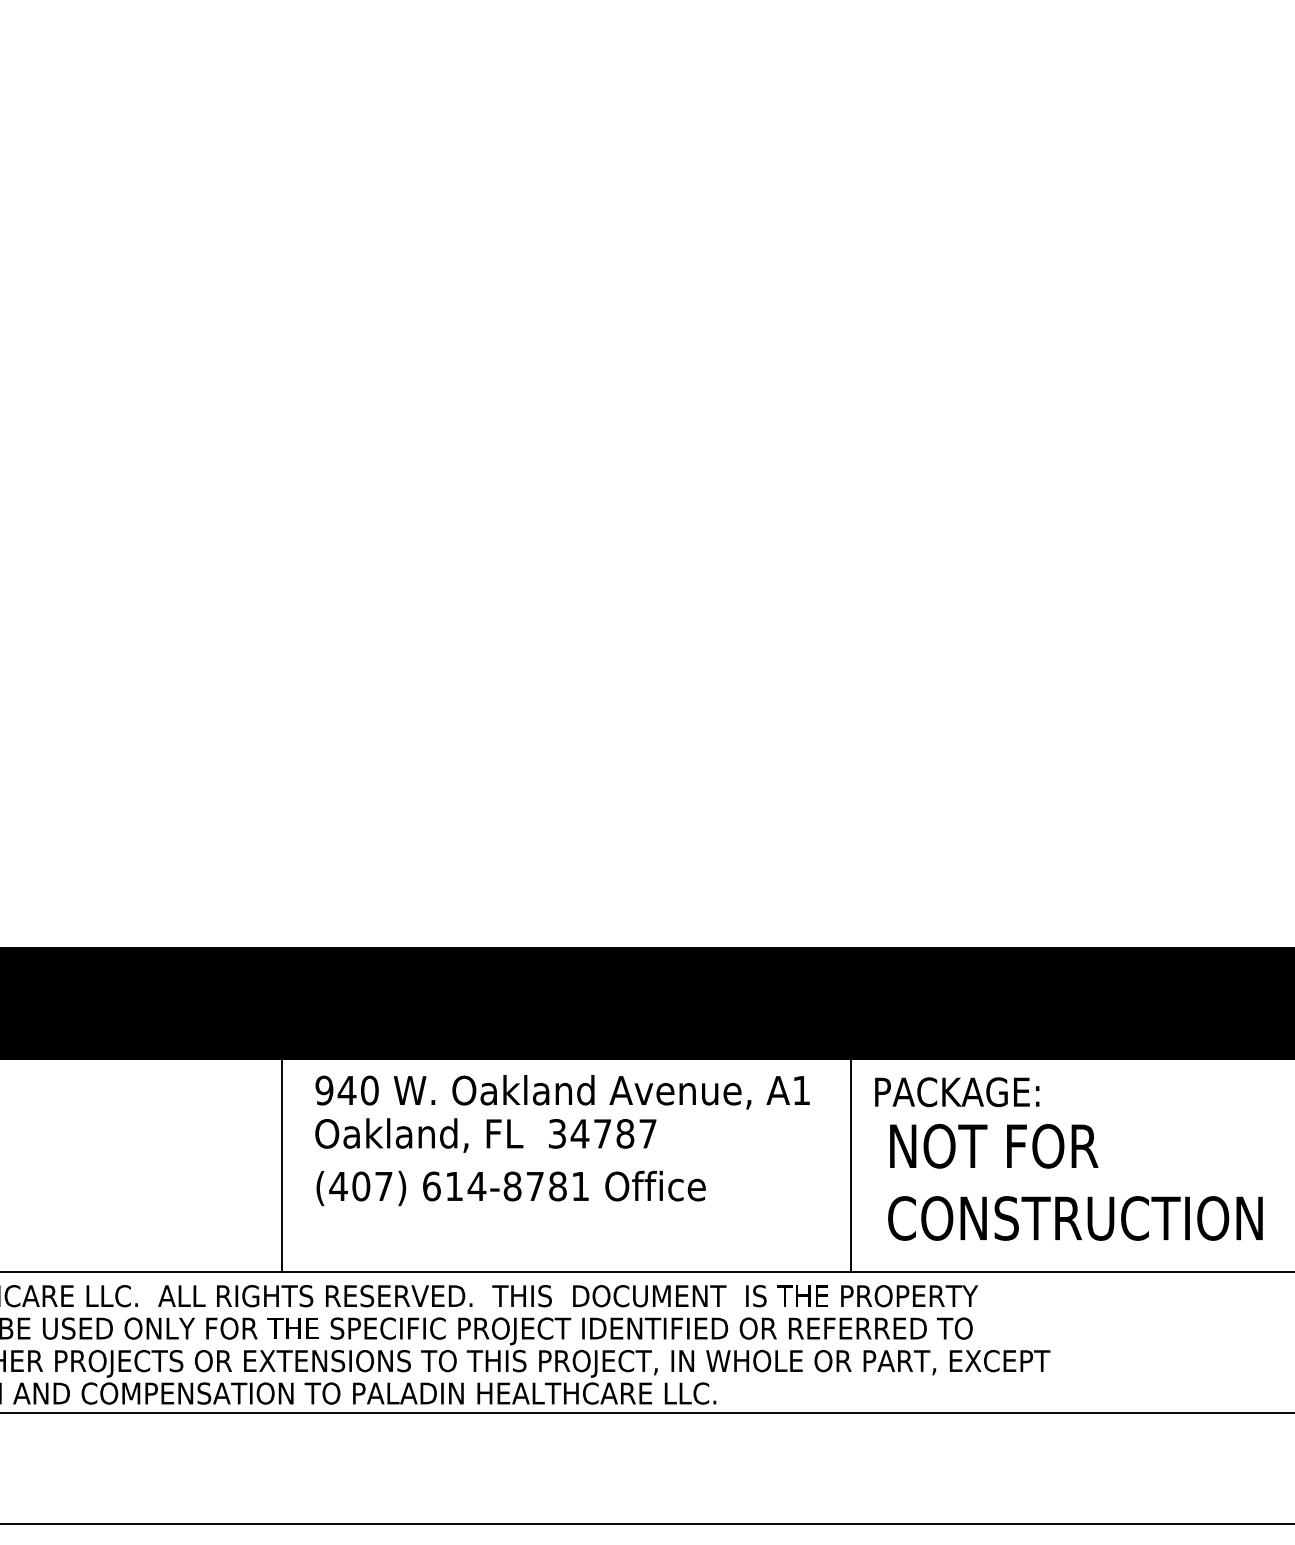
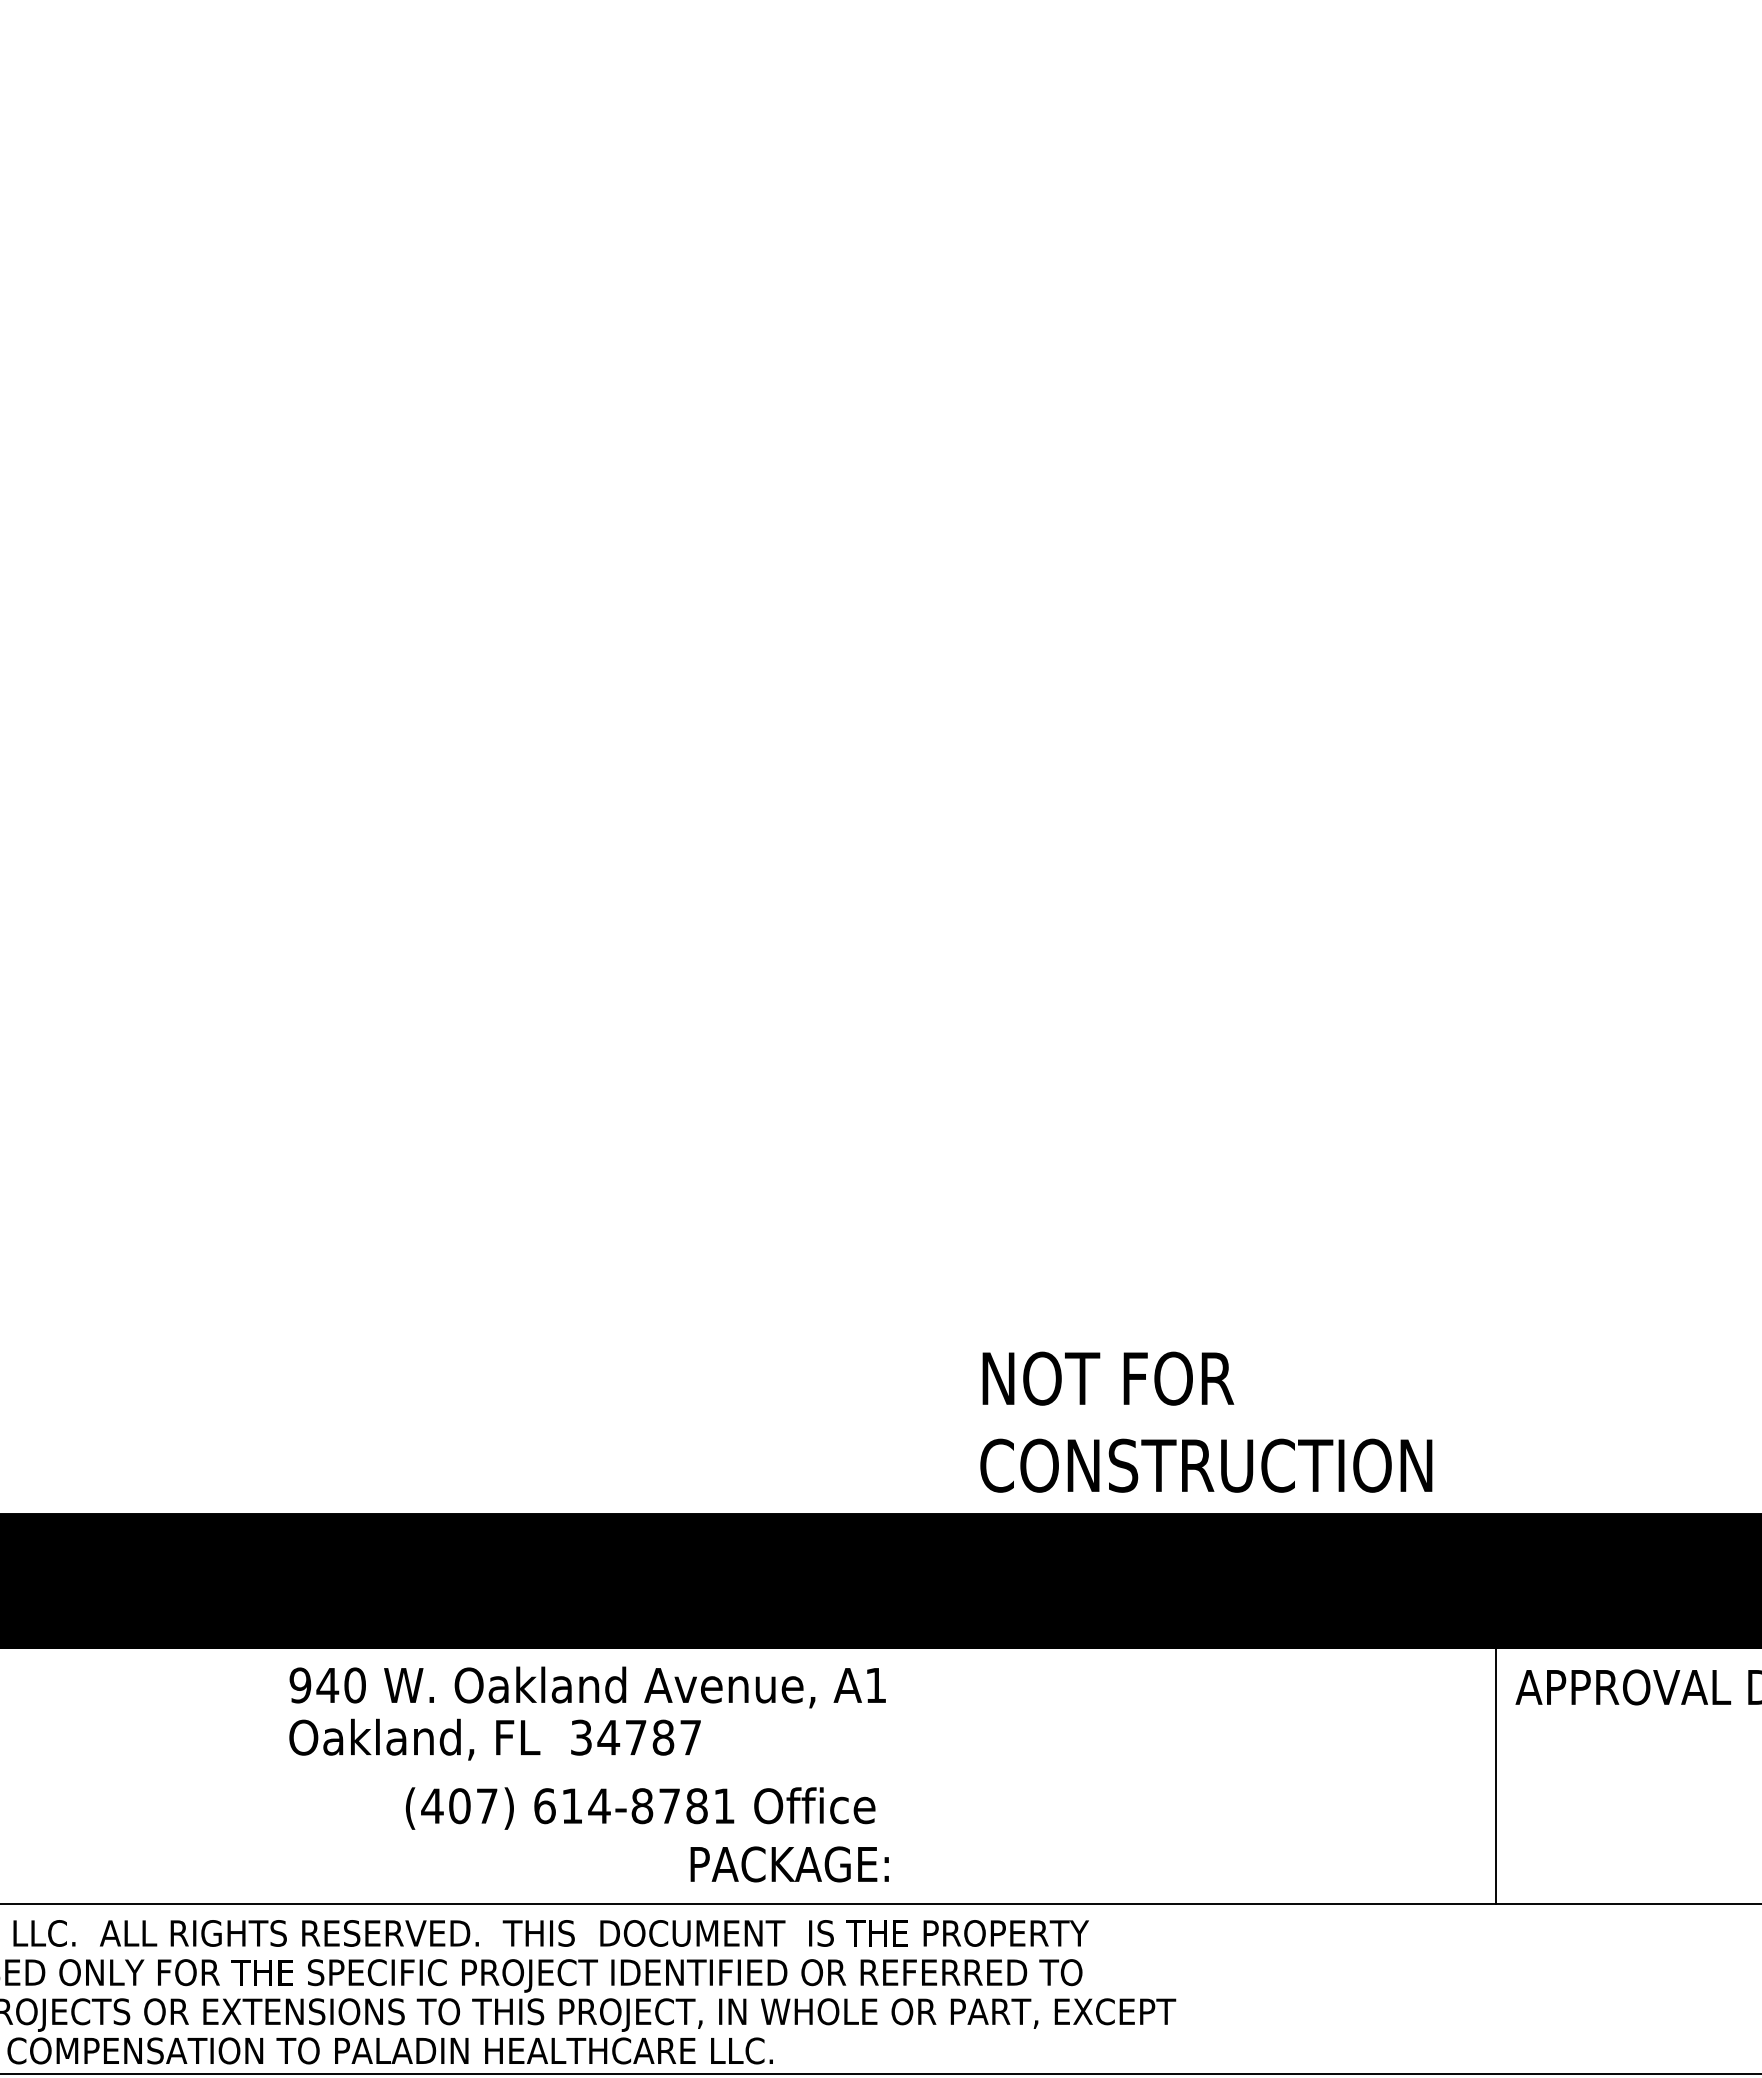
text: (957, 1092) -> (789, 1864), moved
line: (282, 1165) -> (249, 1775), removed
line: (851, 1165) -> (936, 1775), removed
text: (1075, 1181) -> (1206, 1421), moved
text: (511, 1188) -> (640, 1808), moved

